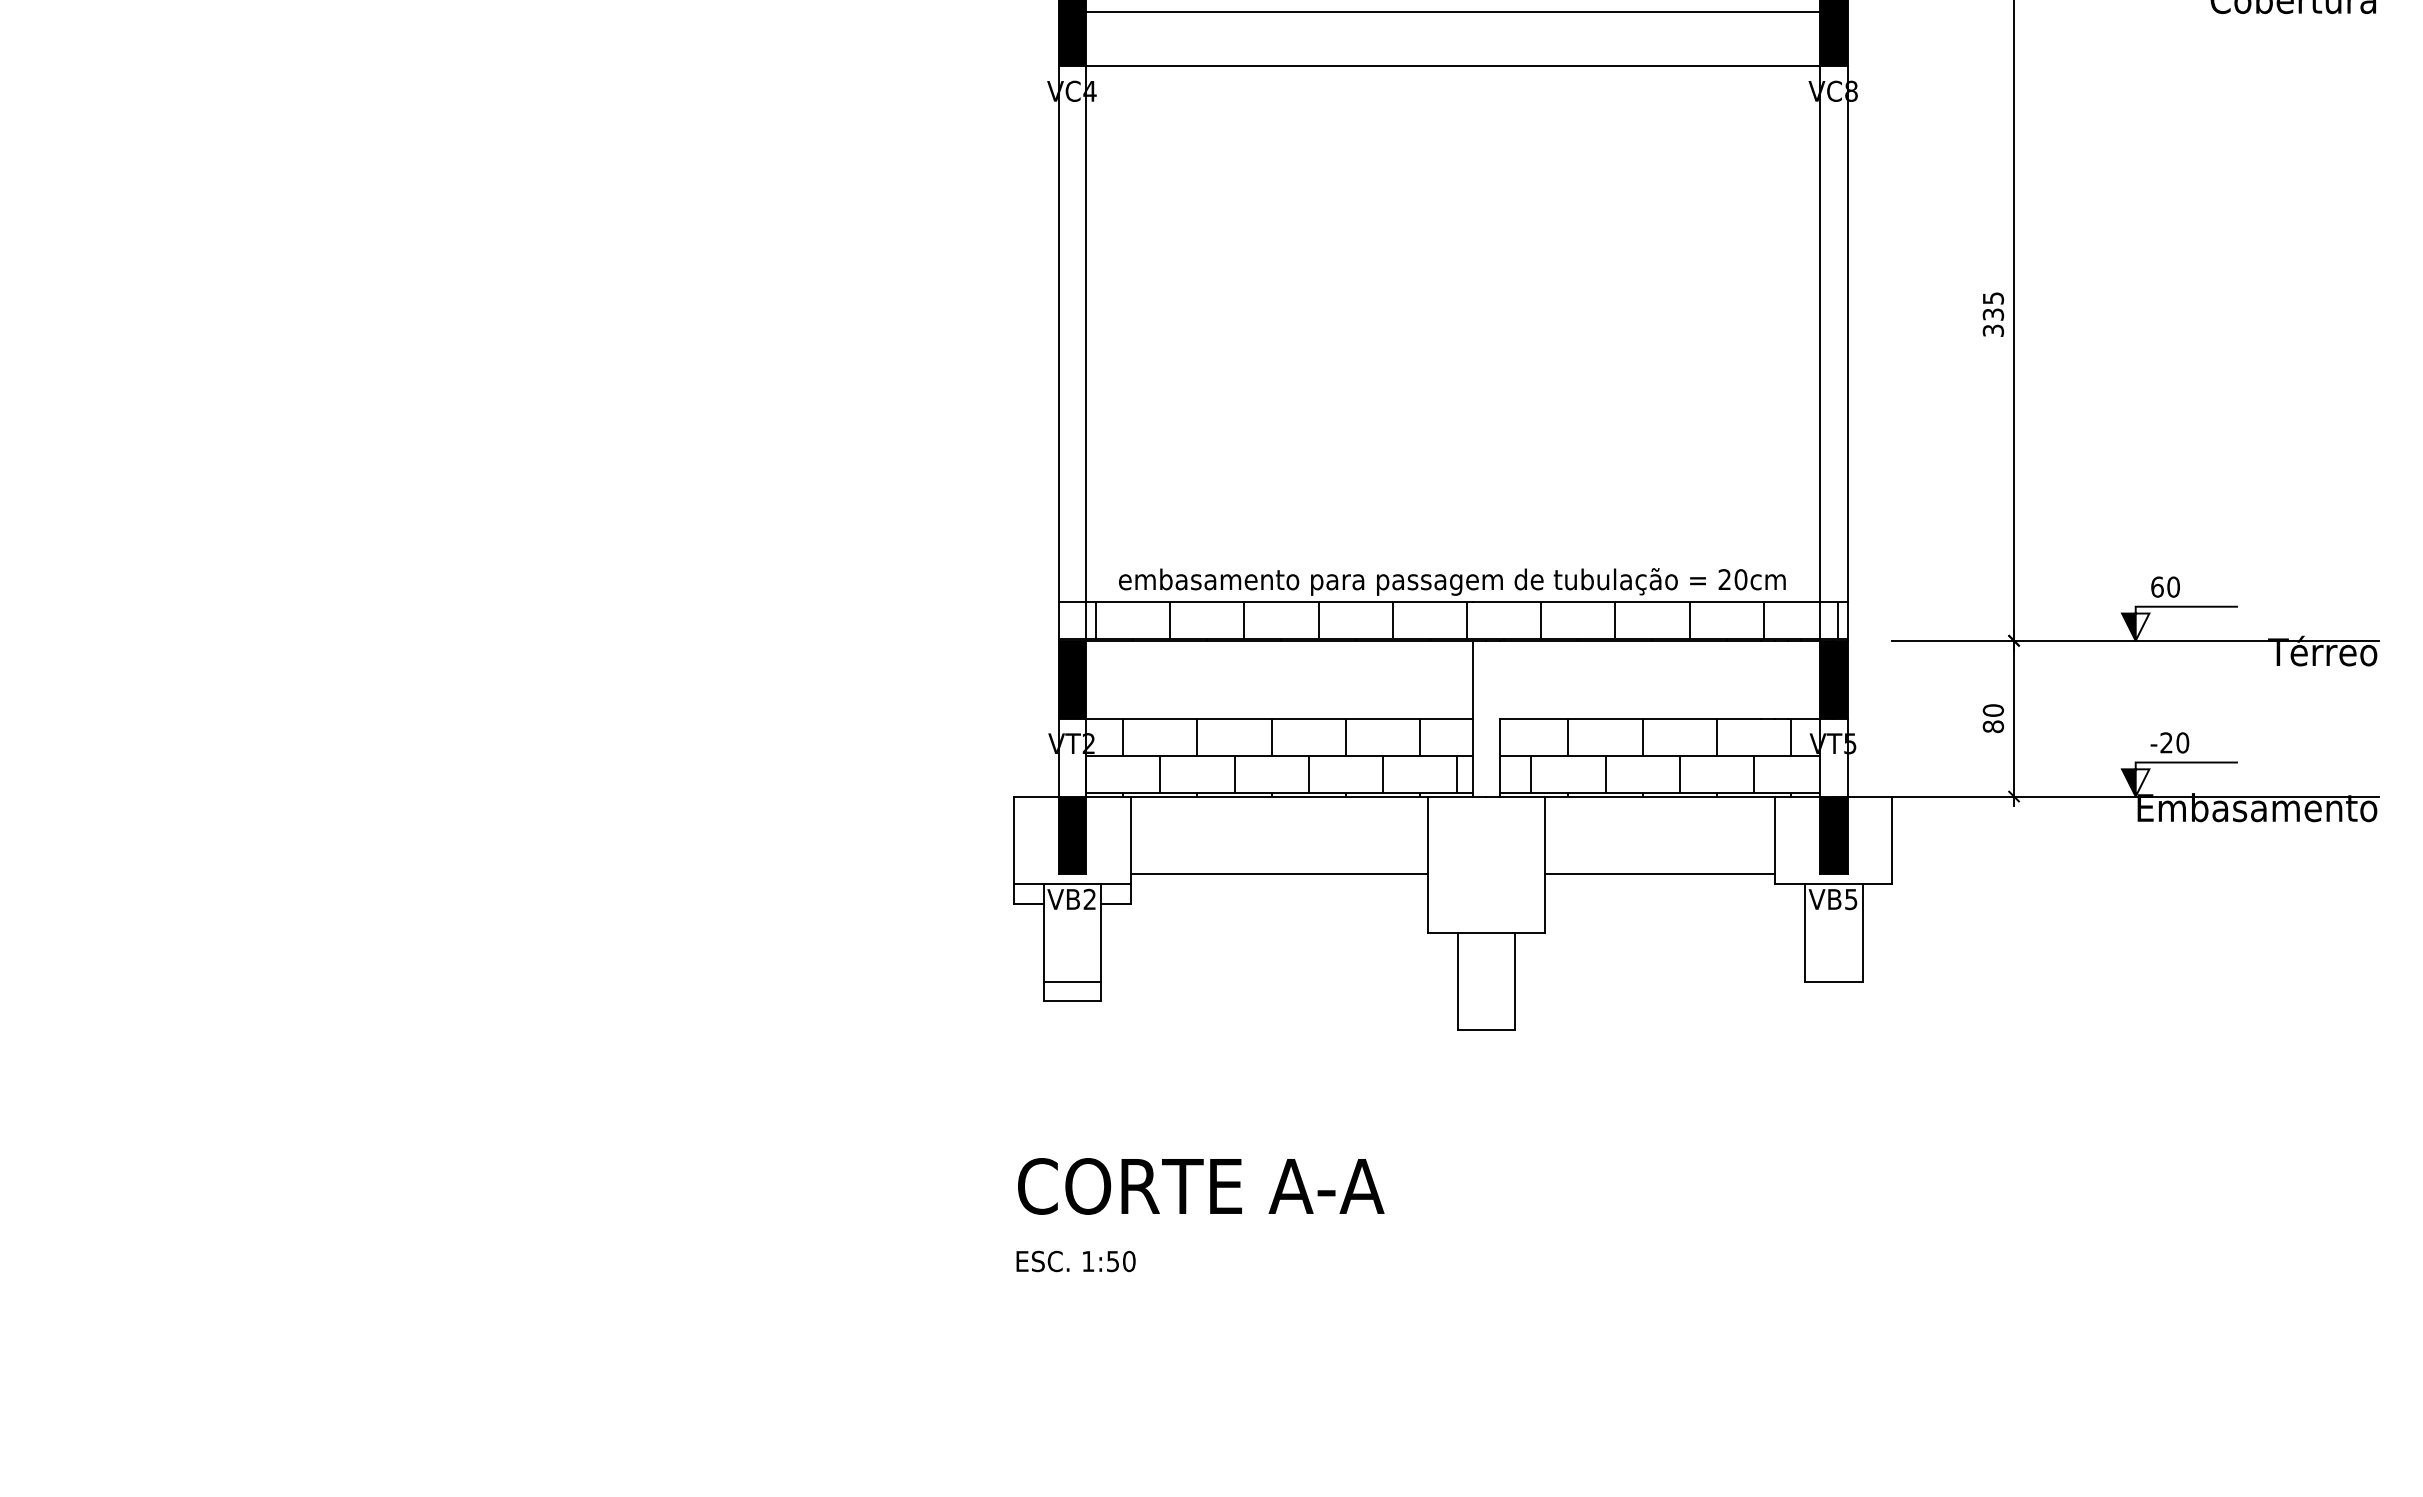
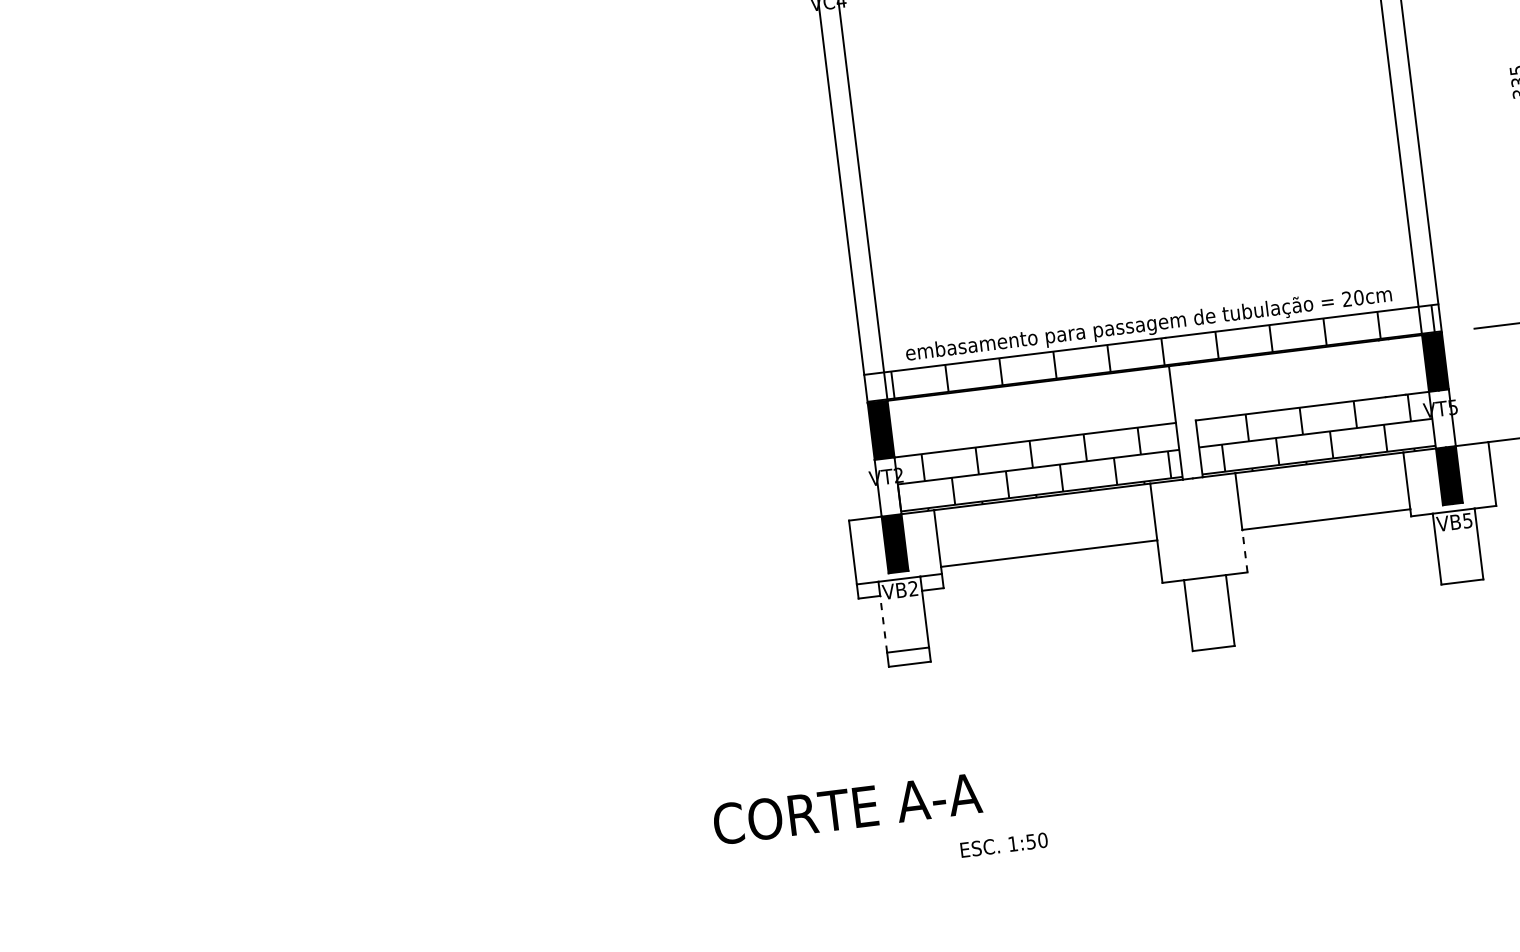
line: (1544, 903) -> (1244, 551), solid -> dashed
line: (1043, 942) -> (883, 624), solid -> dashed
text: (1201, 1186) -> (847, 808), moved
text: (1075, 1261) -> (1003, 845), moved

